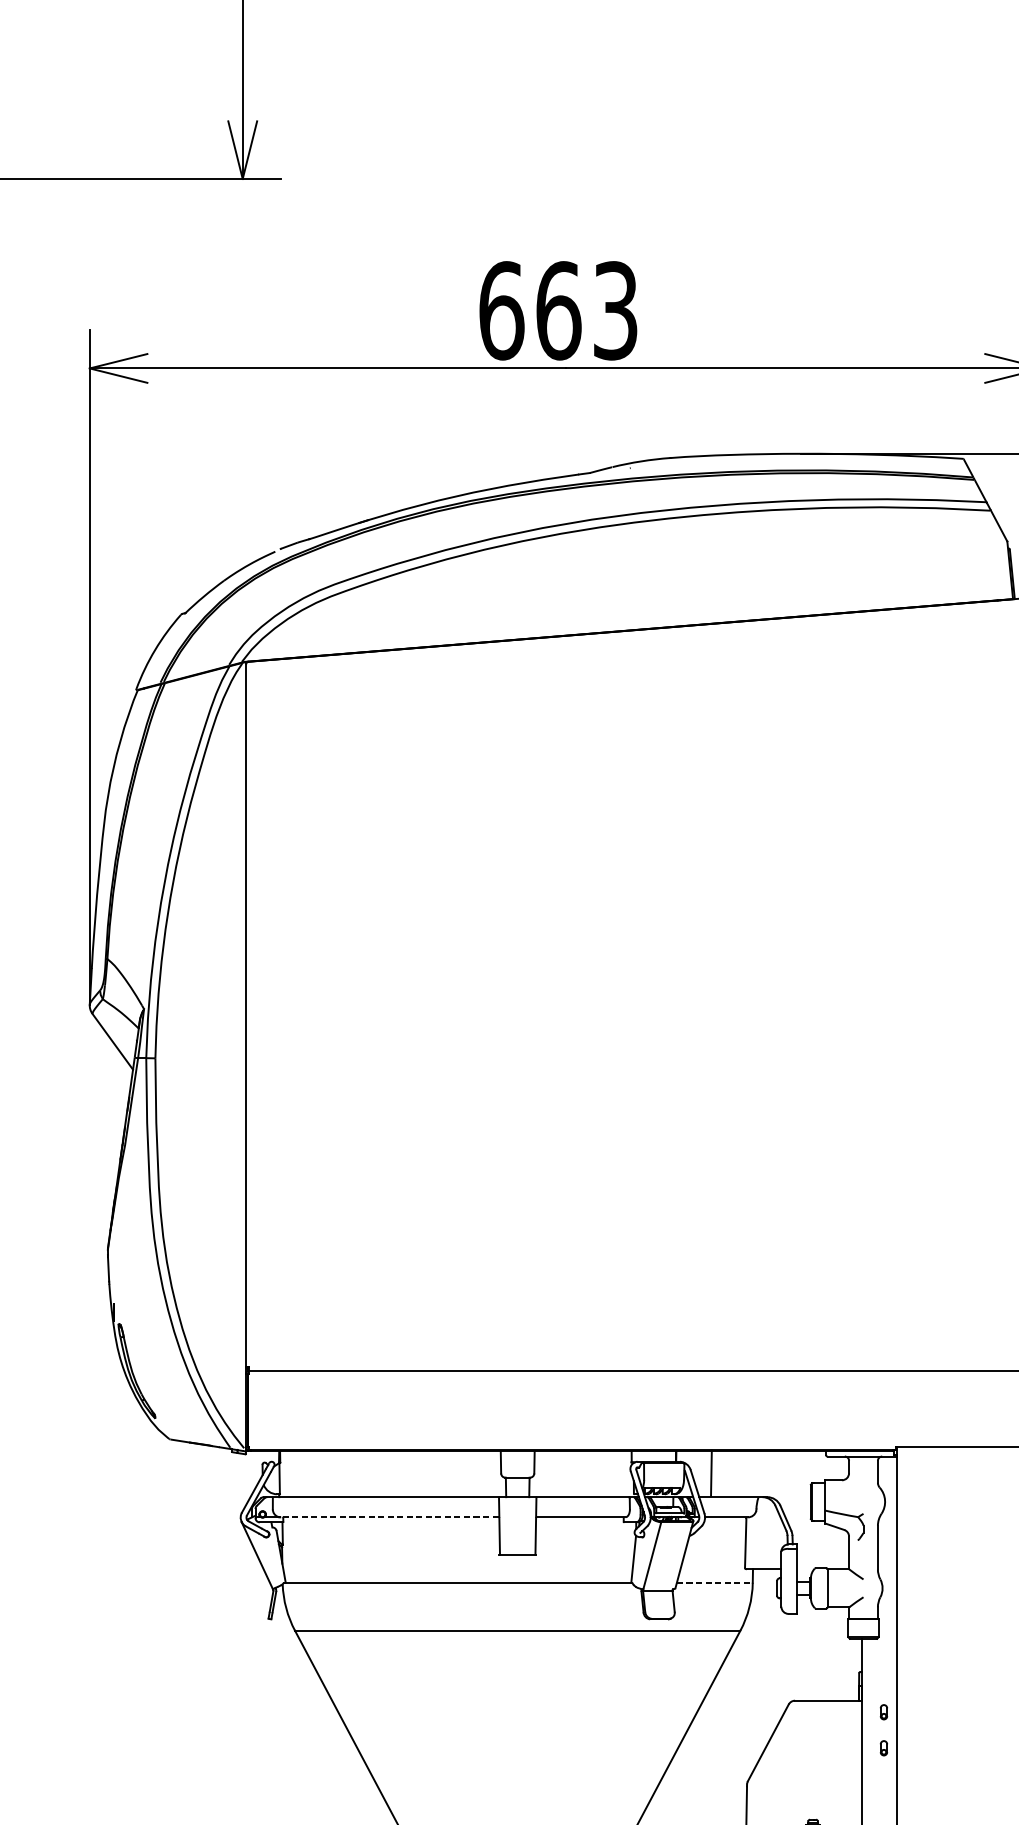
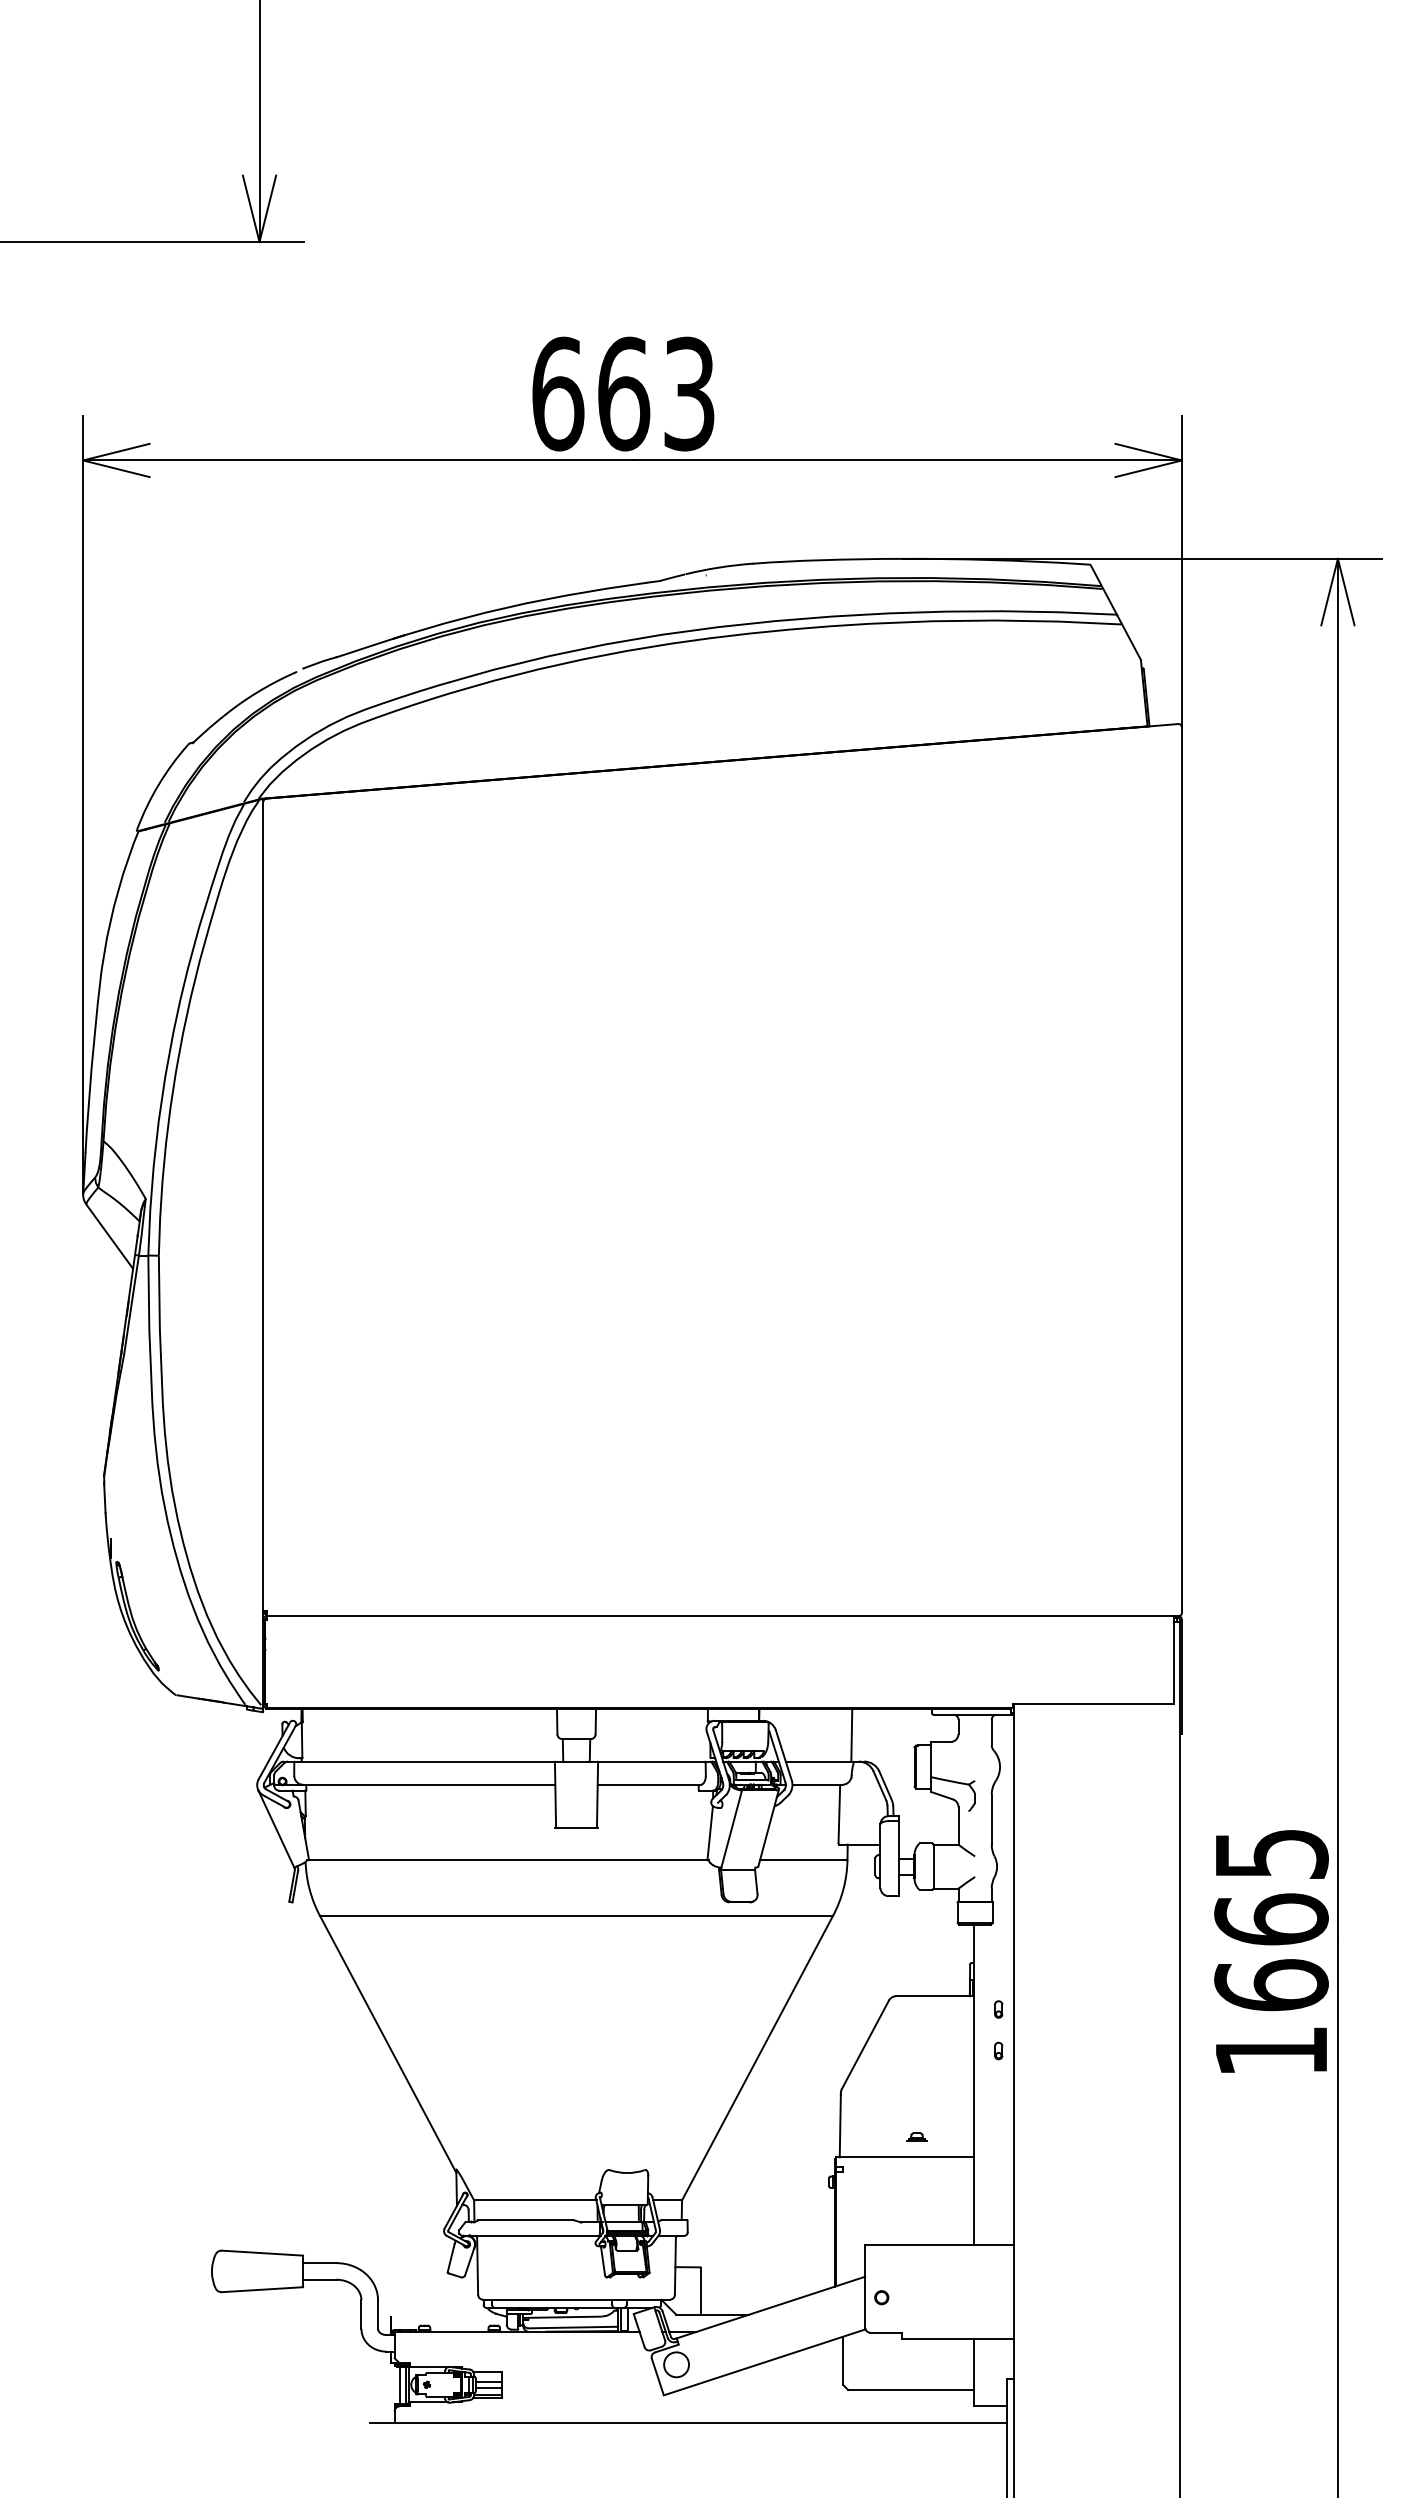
line: (711, 1472) -> (851, 1734), moved
line: (389, 1517) -> (428, 1784), dashed -> solid
line: (714, 1582) -> (803, 1860), dashed -> solid

